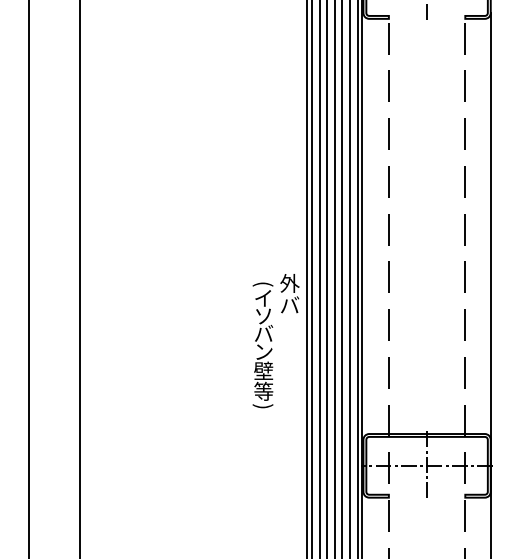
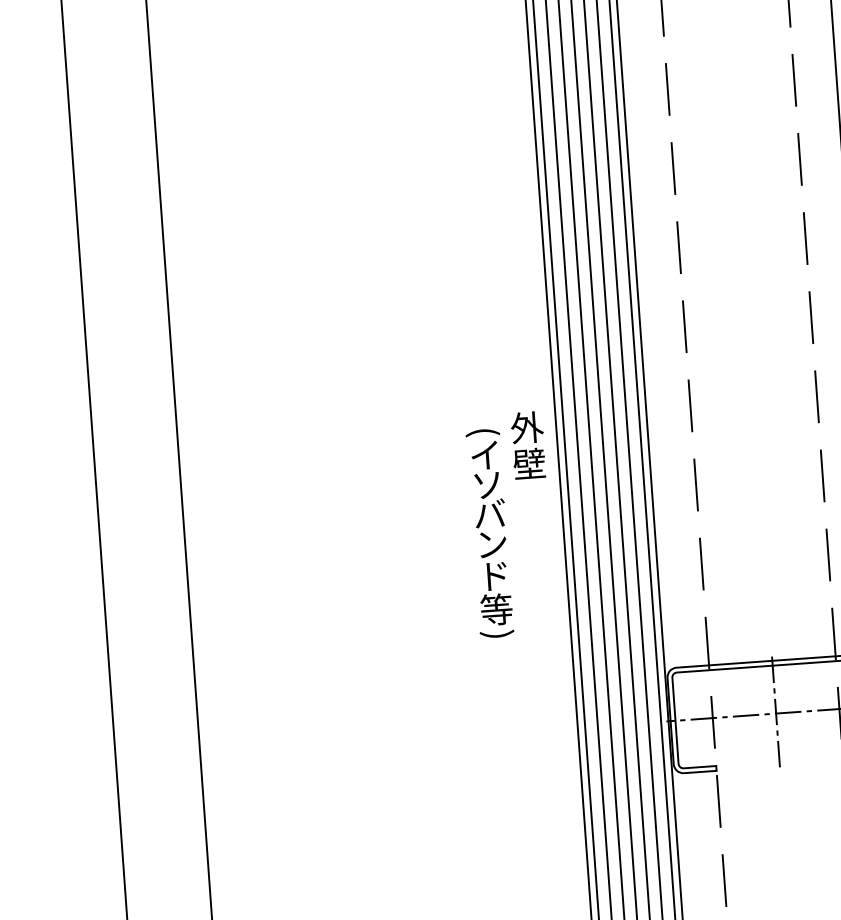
text: (289, 305) -> (529, 464), バ -> 壁
text: (263, 370) -> (493, 575), 壁 -> ド

